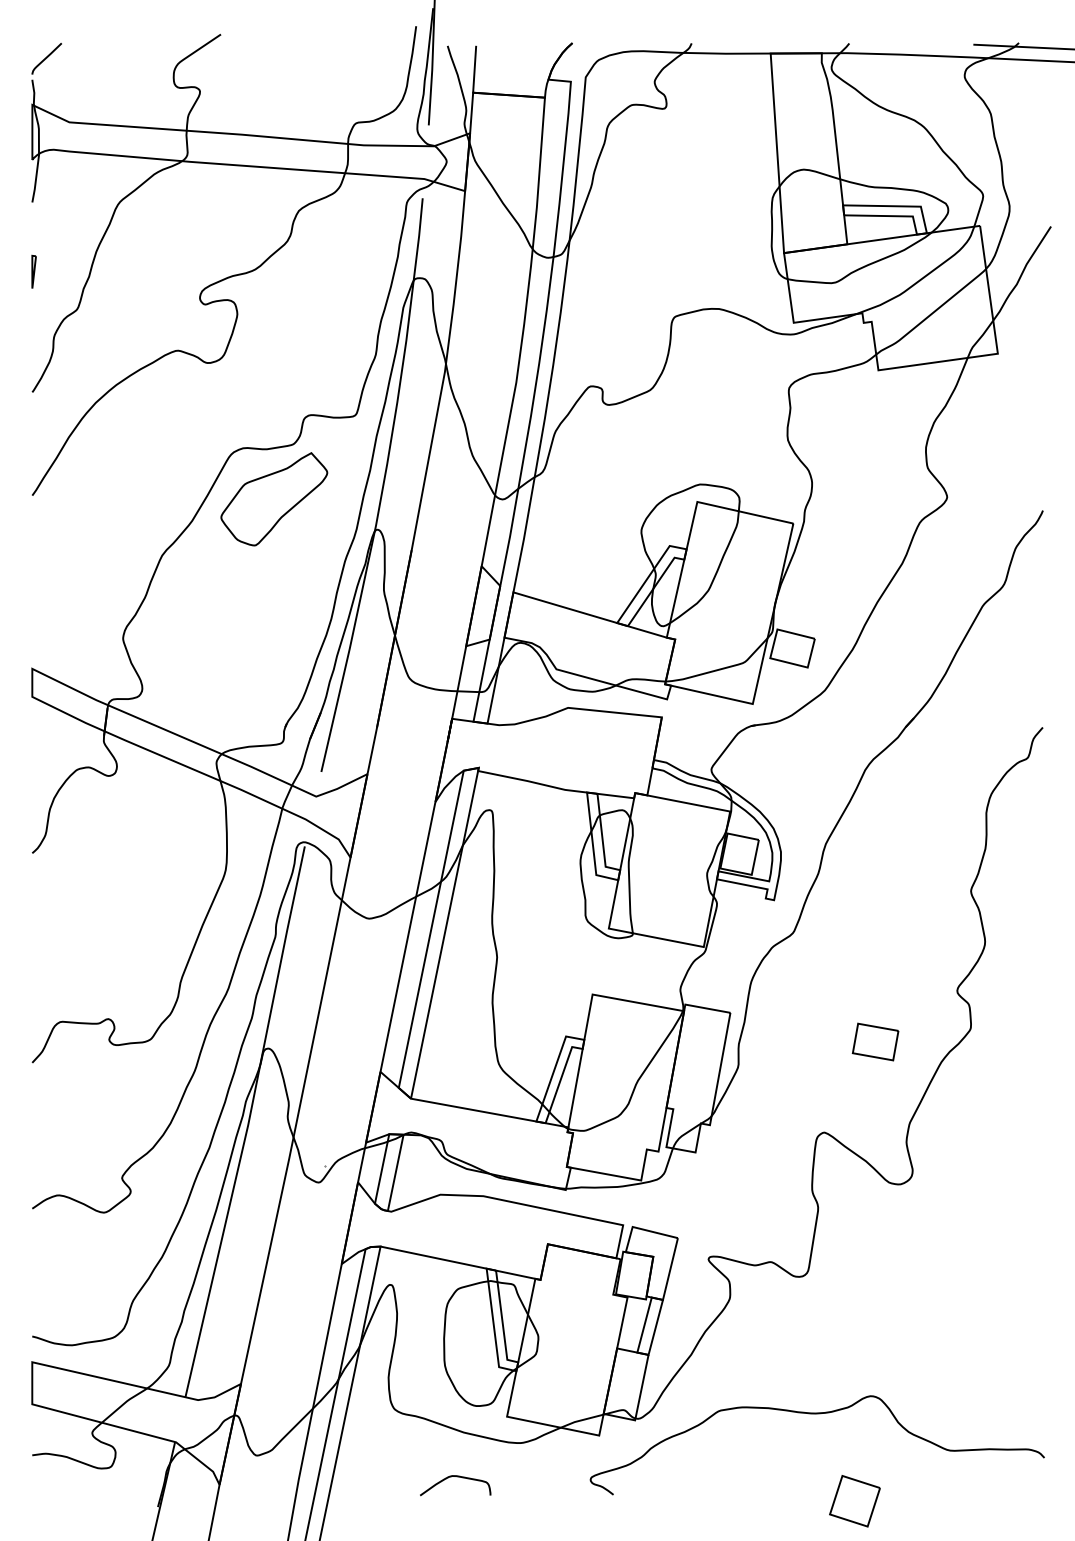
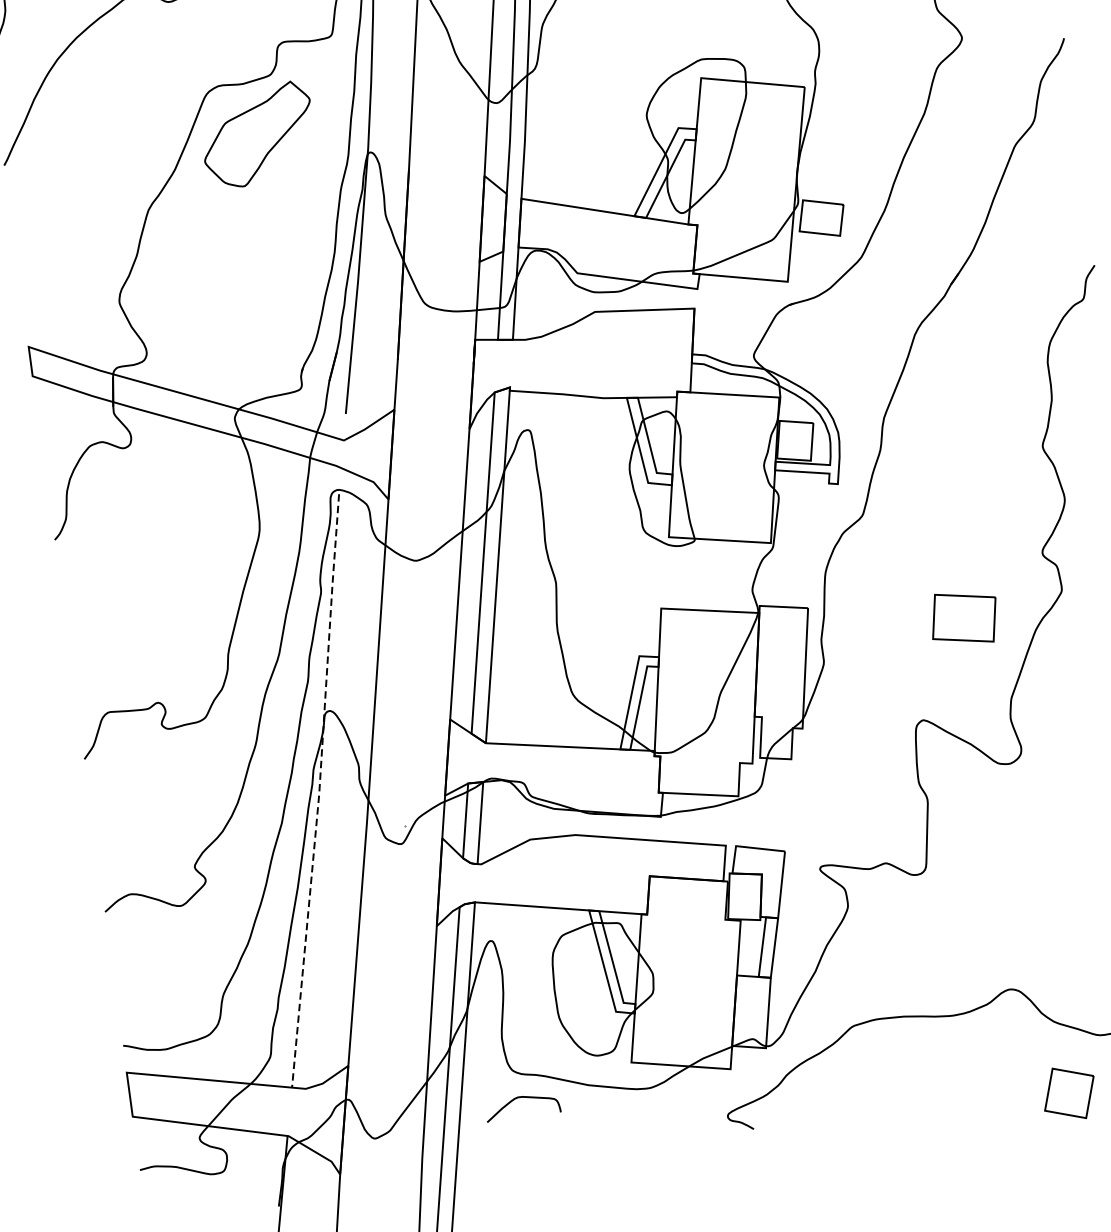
part: (875, 1041) -> (963, 617), size x1.4
line: (248, 1122) -> (319, 791), solid -> dashed
curve: (457, 1477) -> (523, 1098), moved
part: (854, 1501) -> (1068, 1093), moved

